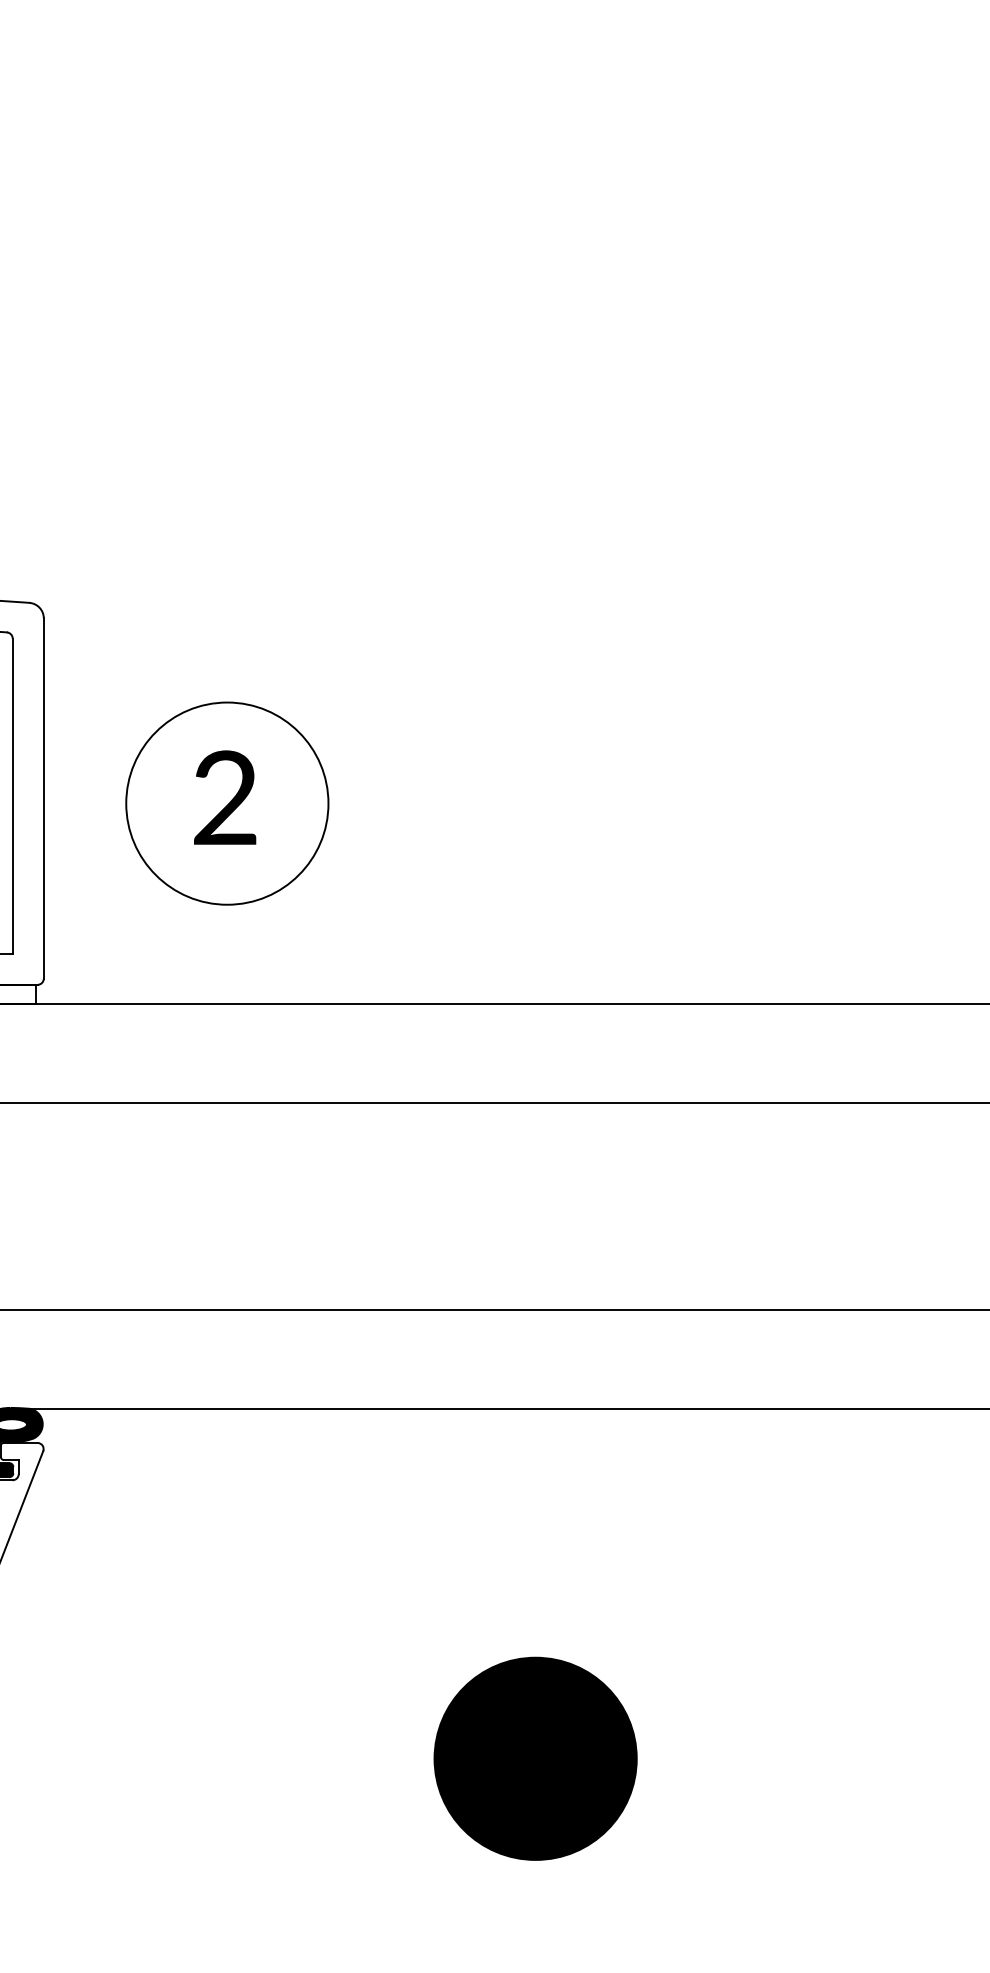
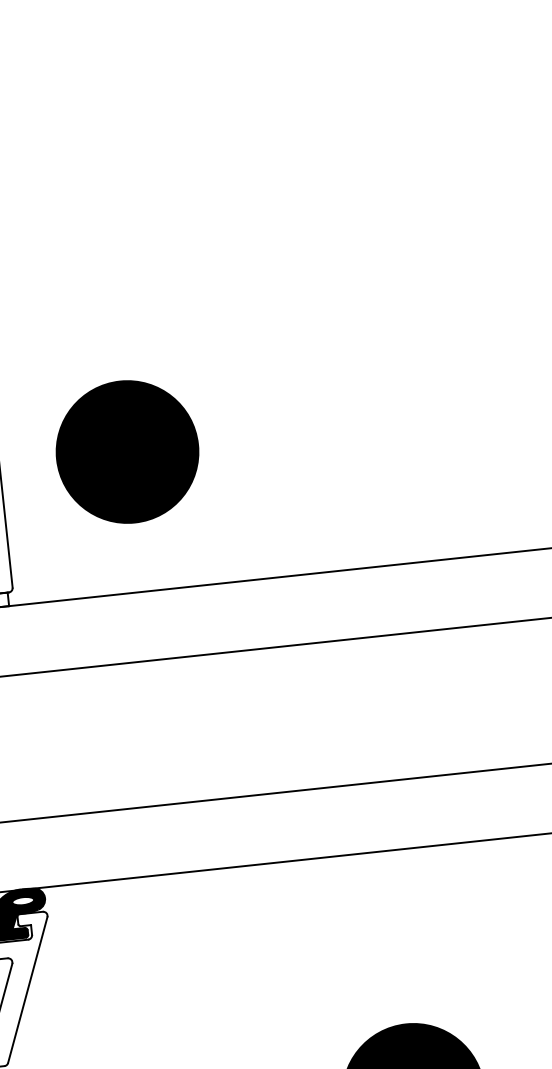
fill: (227, 803) -> (127, 451), added

